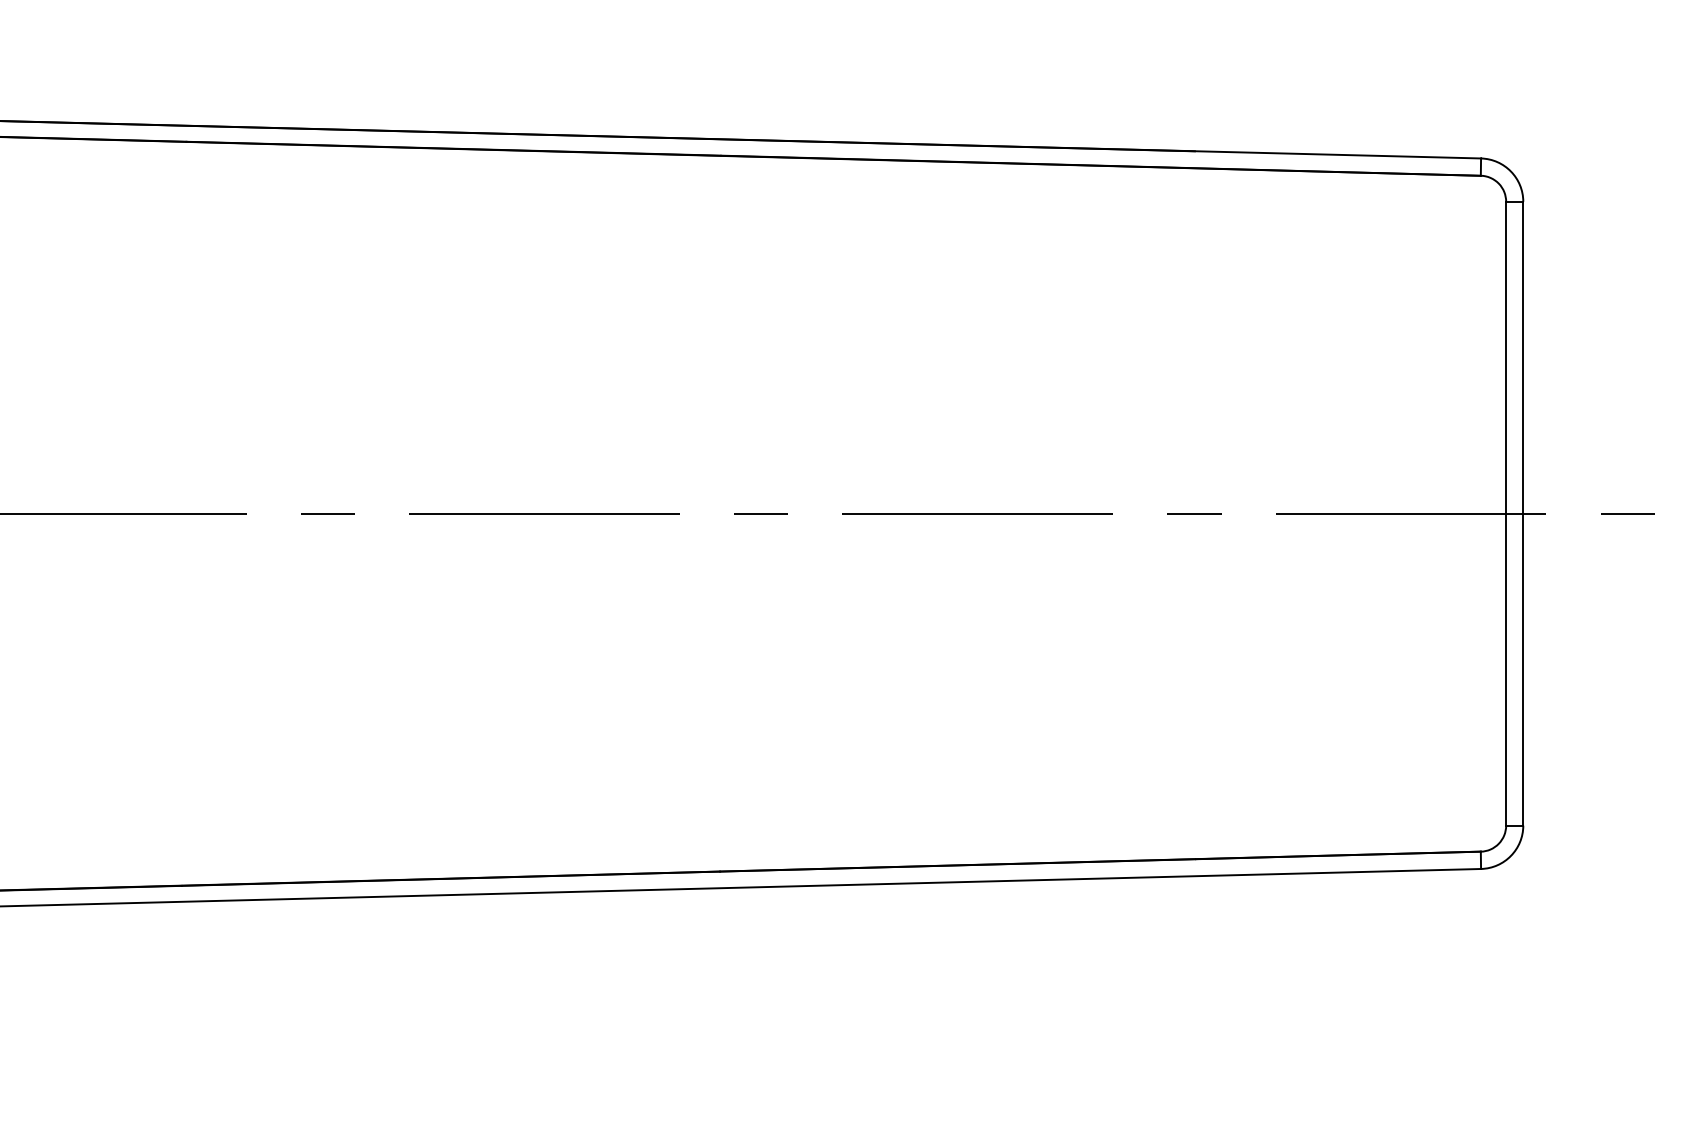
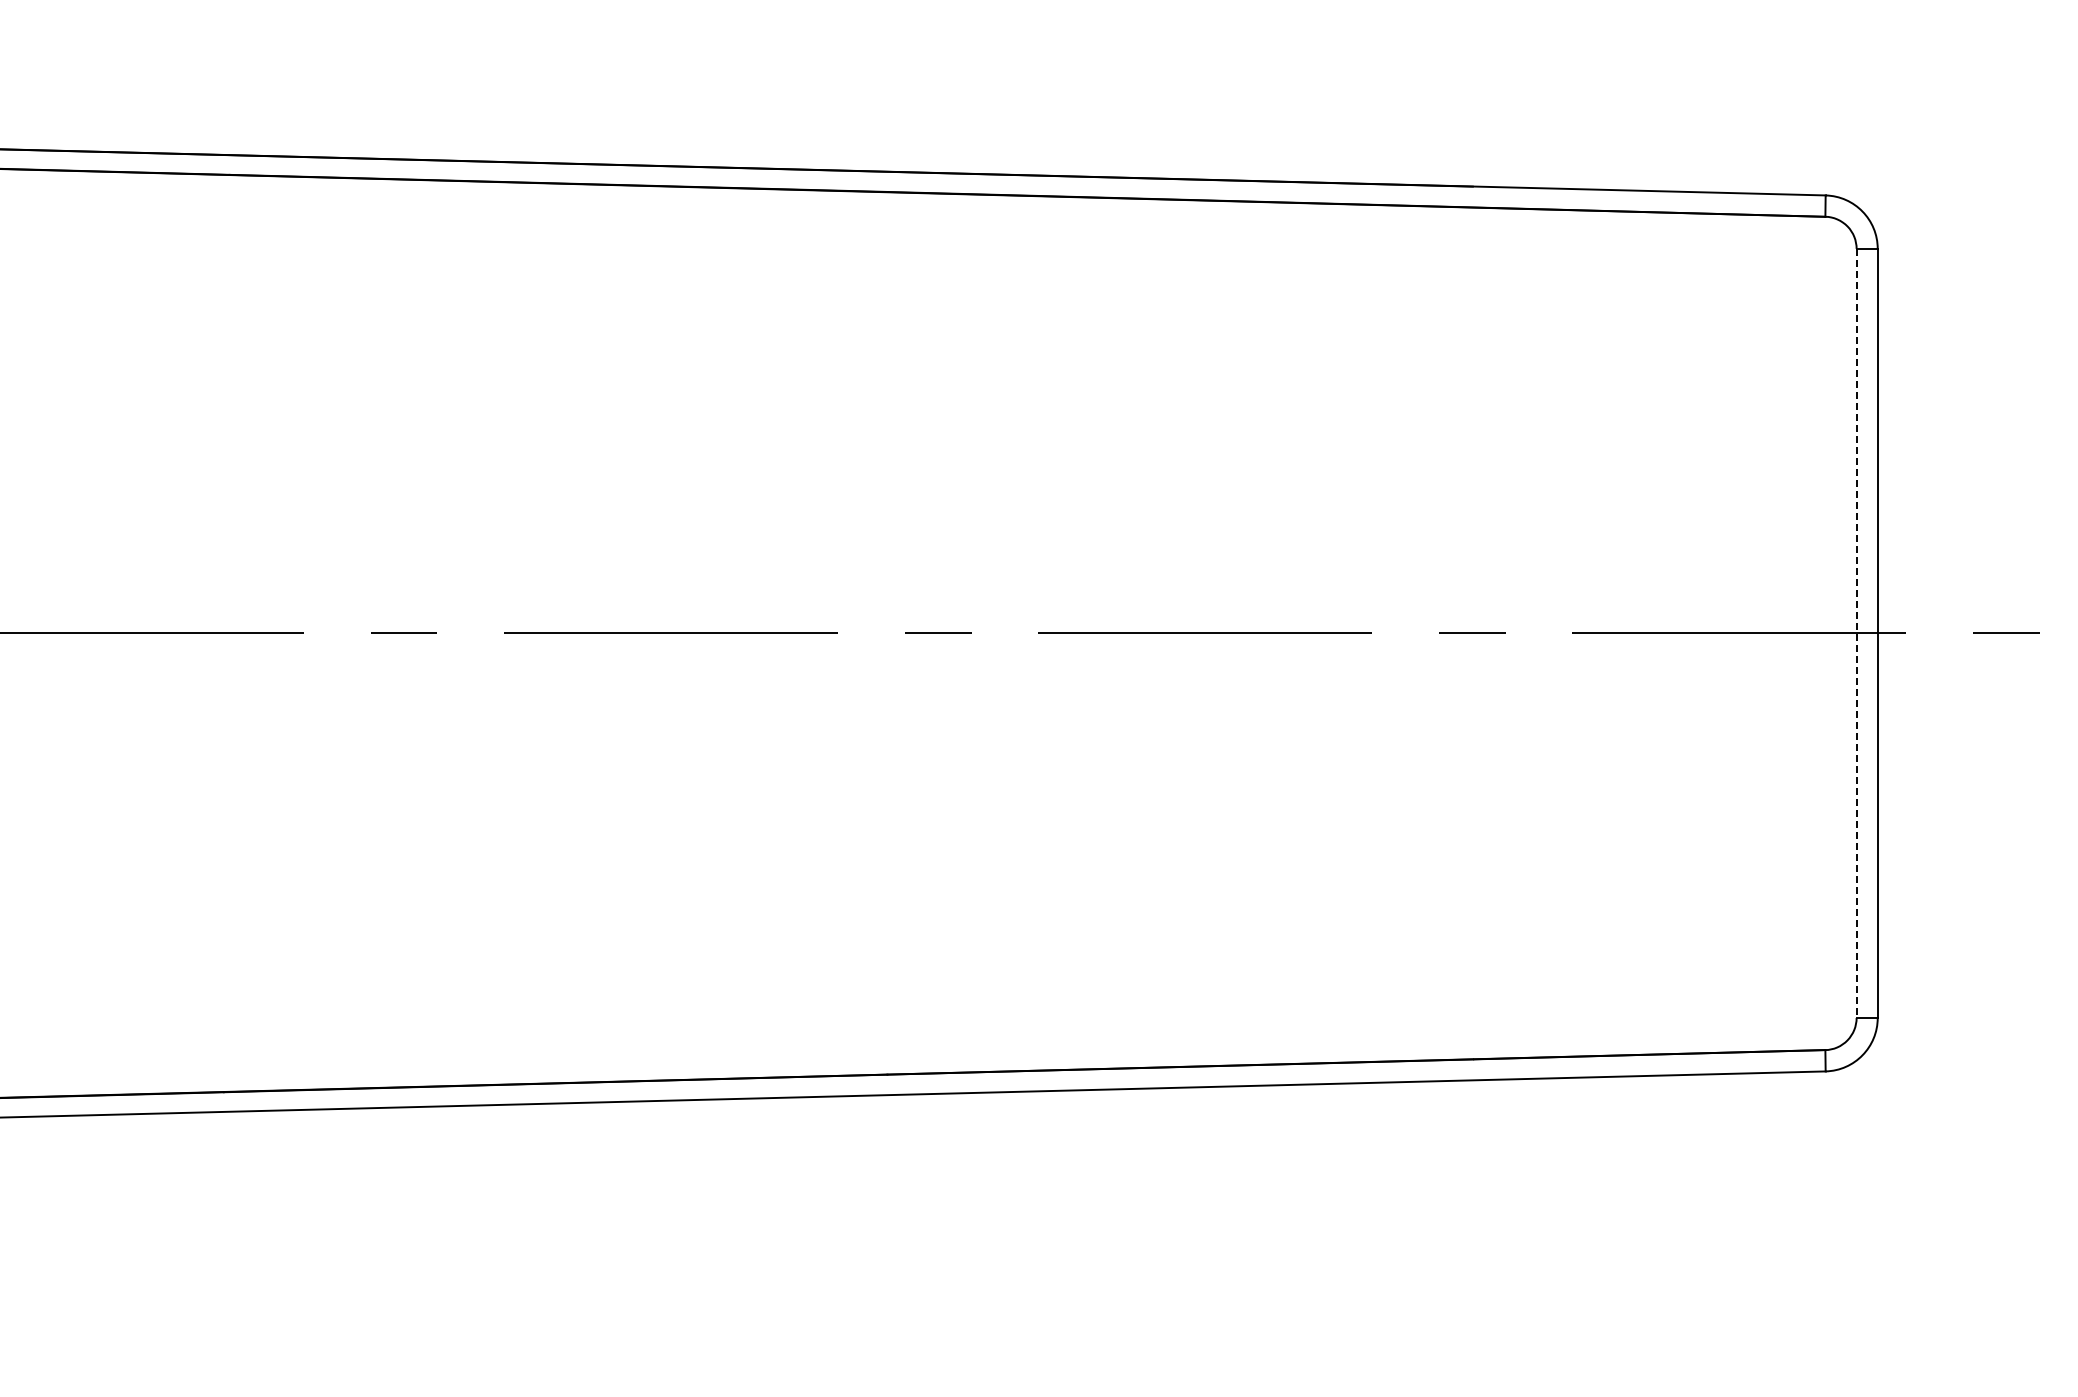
line: (1506, 513) -> (1856, 633), solid -> dashed

